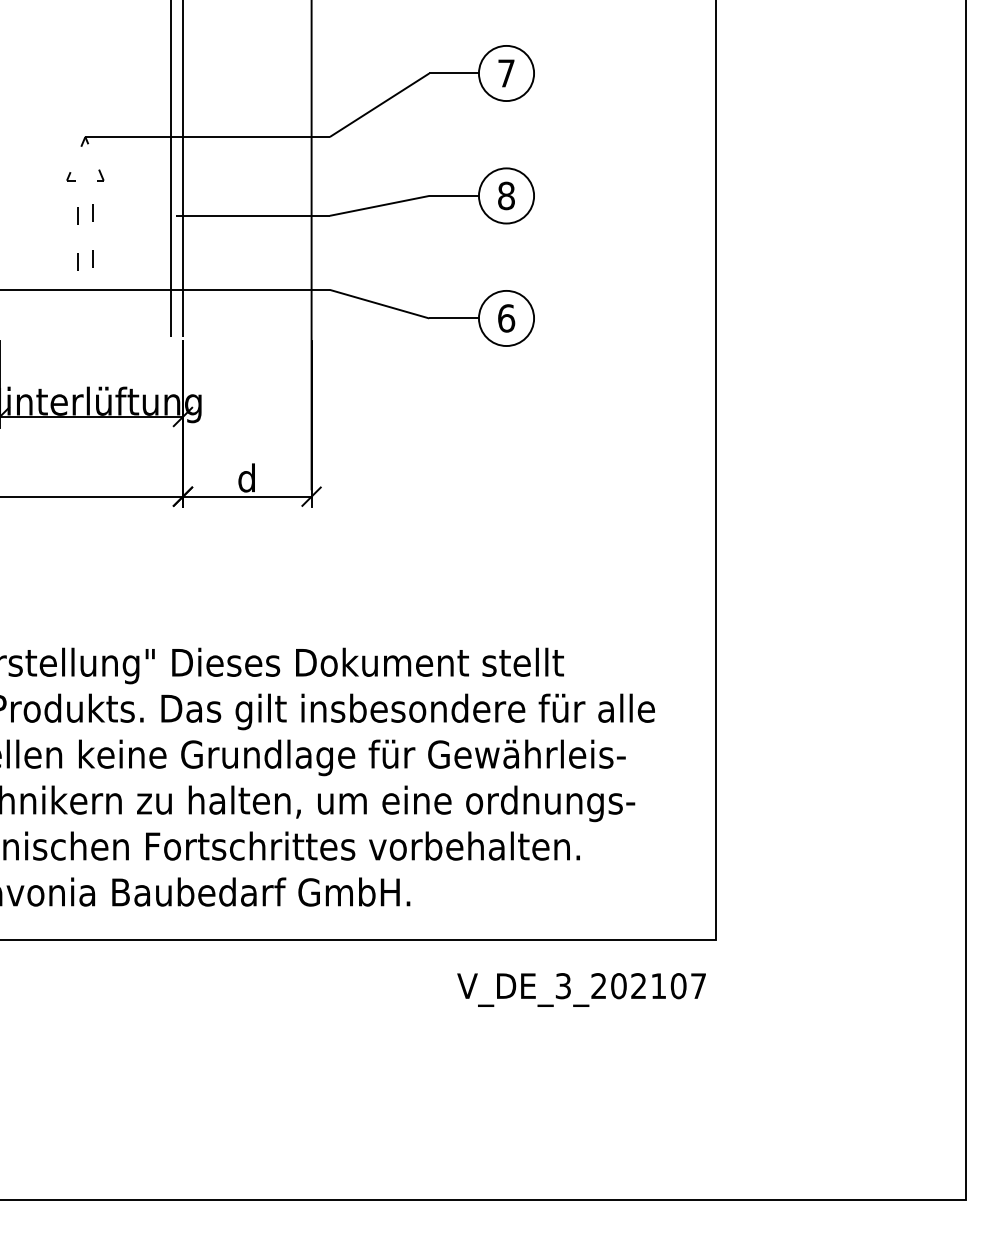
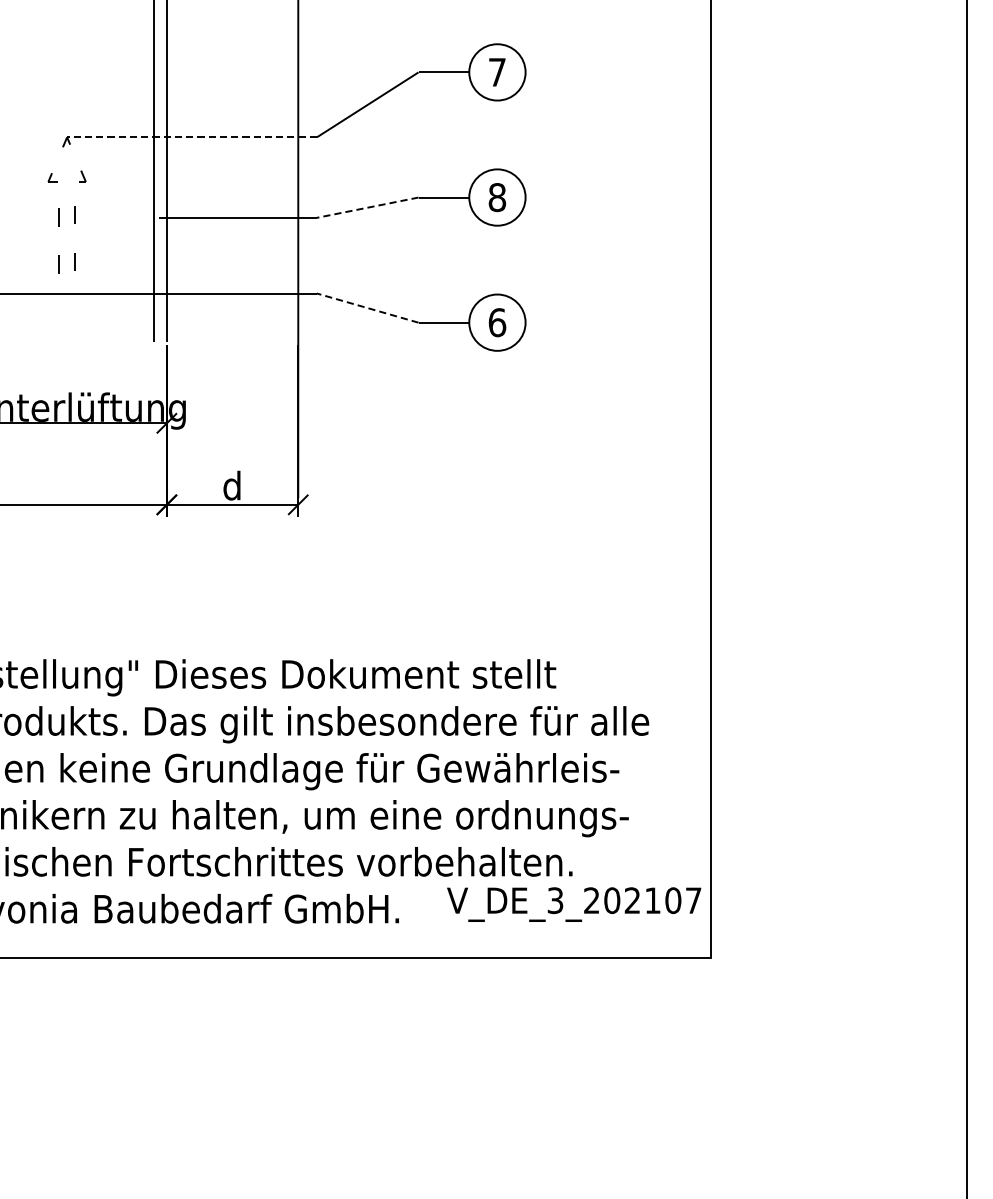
line: (207, 137) -> (191, 137), solid -> dashed
line: (379, 205) -> (367, 207), solid -> dashed
line: (379, 304) -> (367, 308), solid -> dashed
text: (581, 989) -> (574, 904), moved

